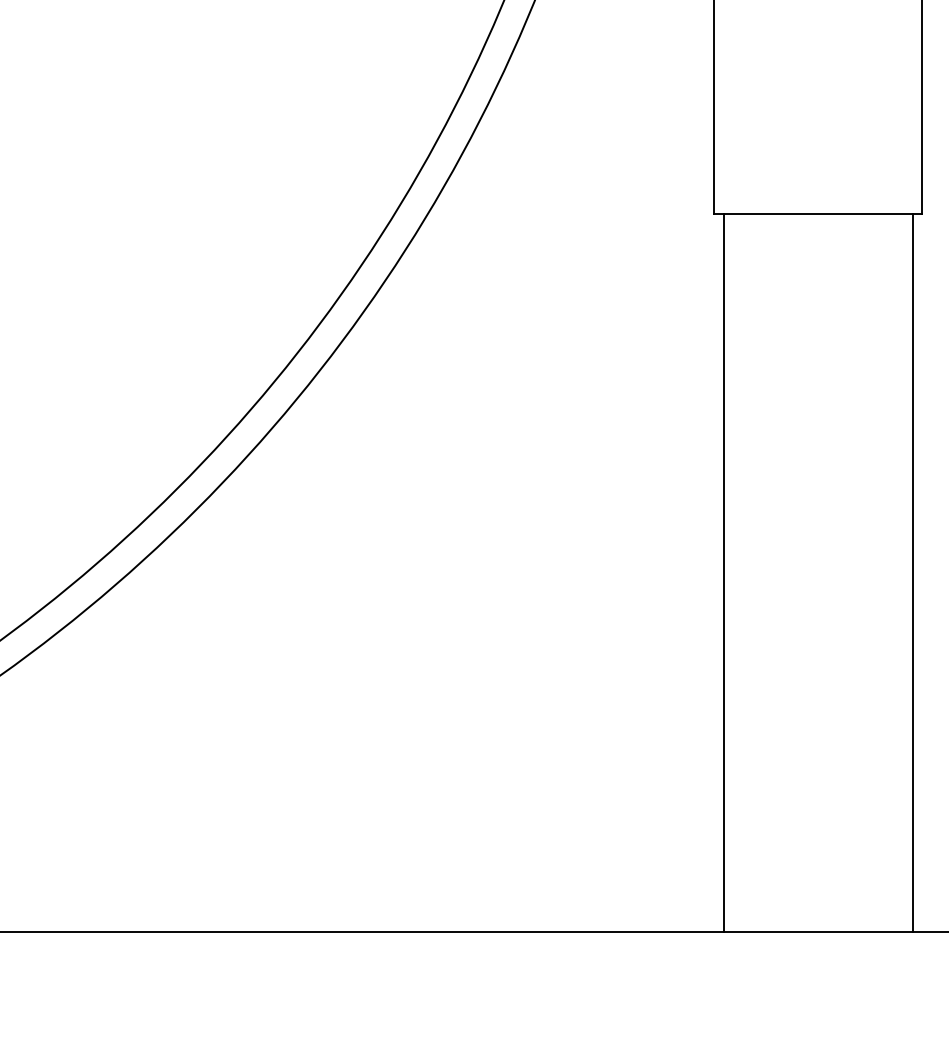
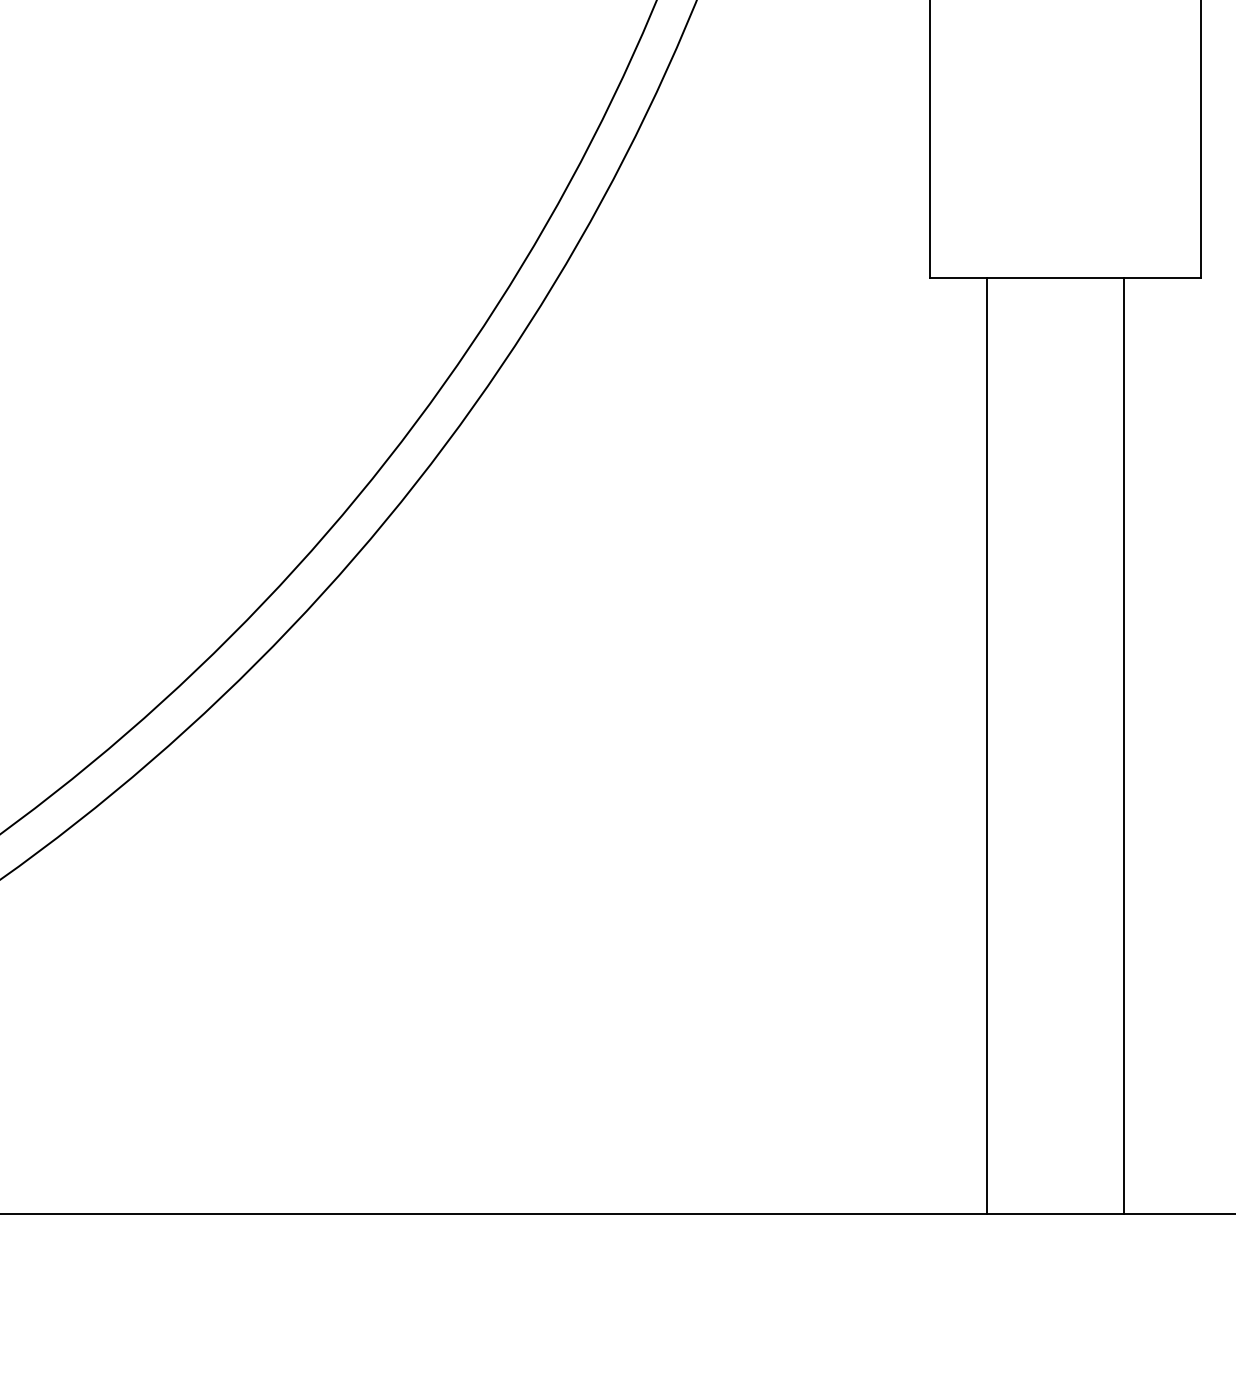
line: (723, 572) -> (987, 745), moved
line: (912, 572) -> (1123, 745), moved

